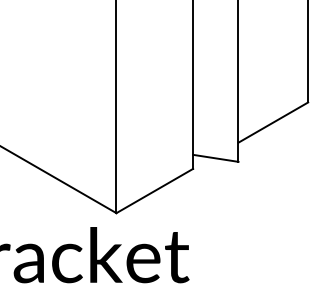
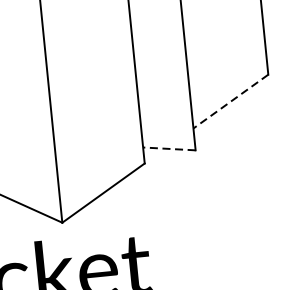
line: (272, 122) -> (229, 101), solid -> dashed
line: (215, 158) -> (169, 149), solid -> dashed

